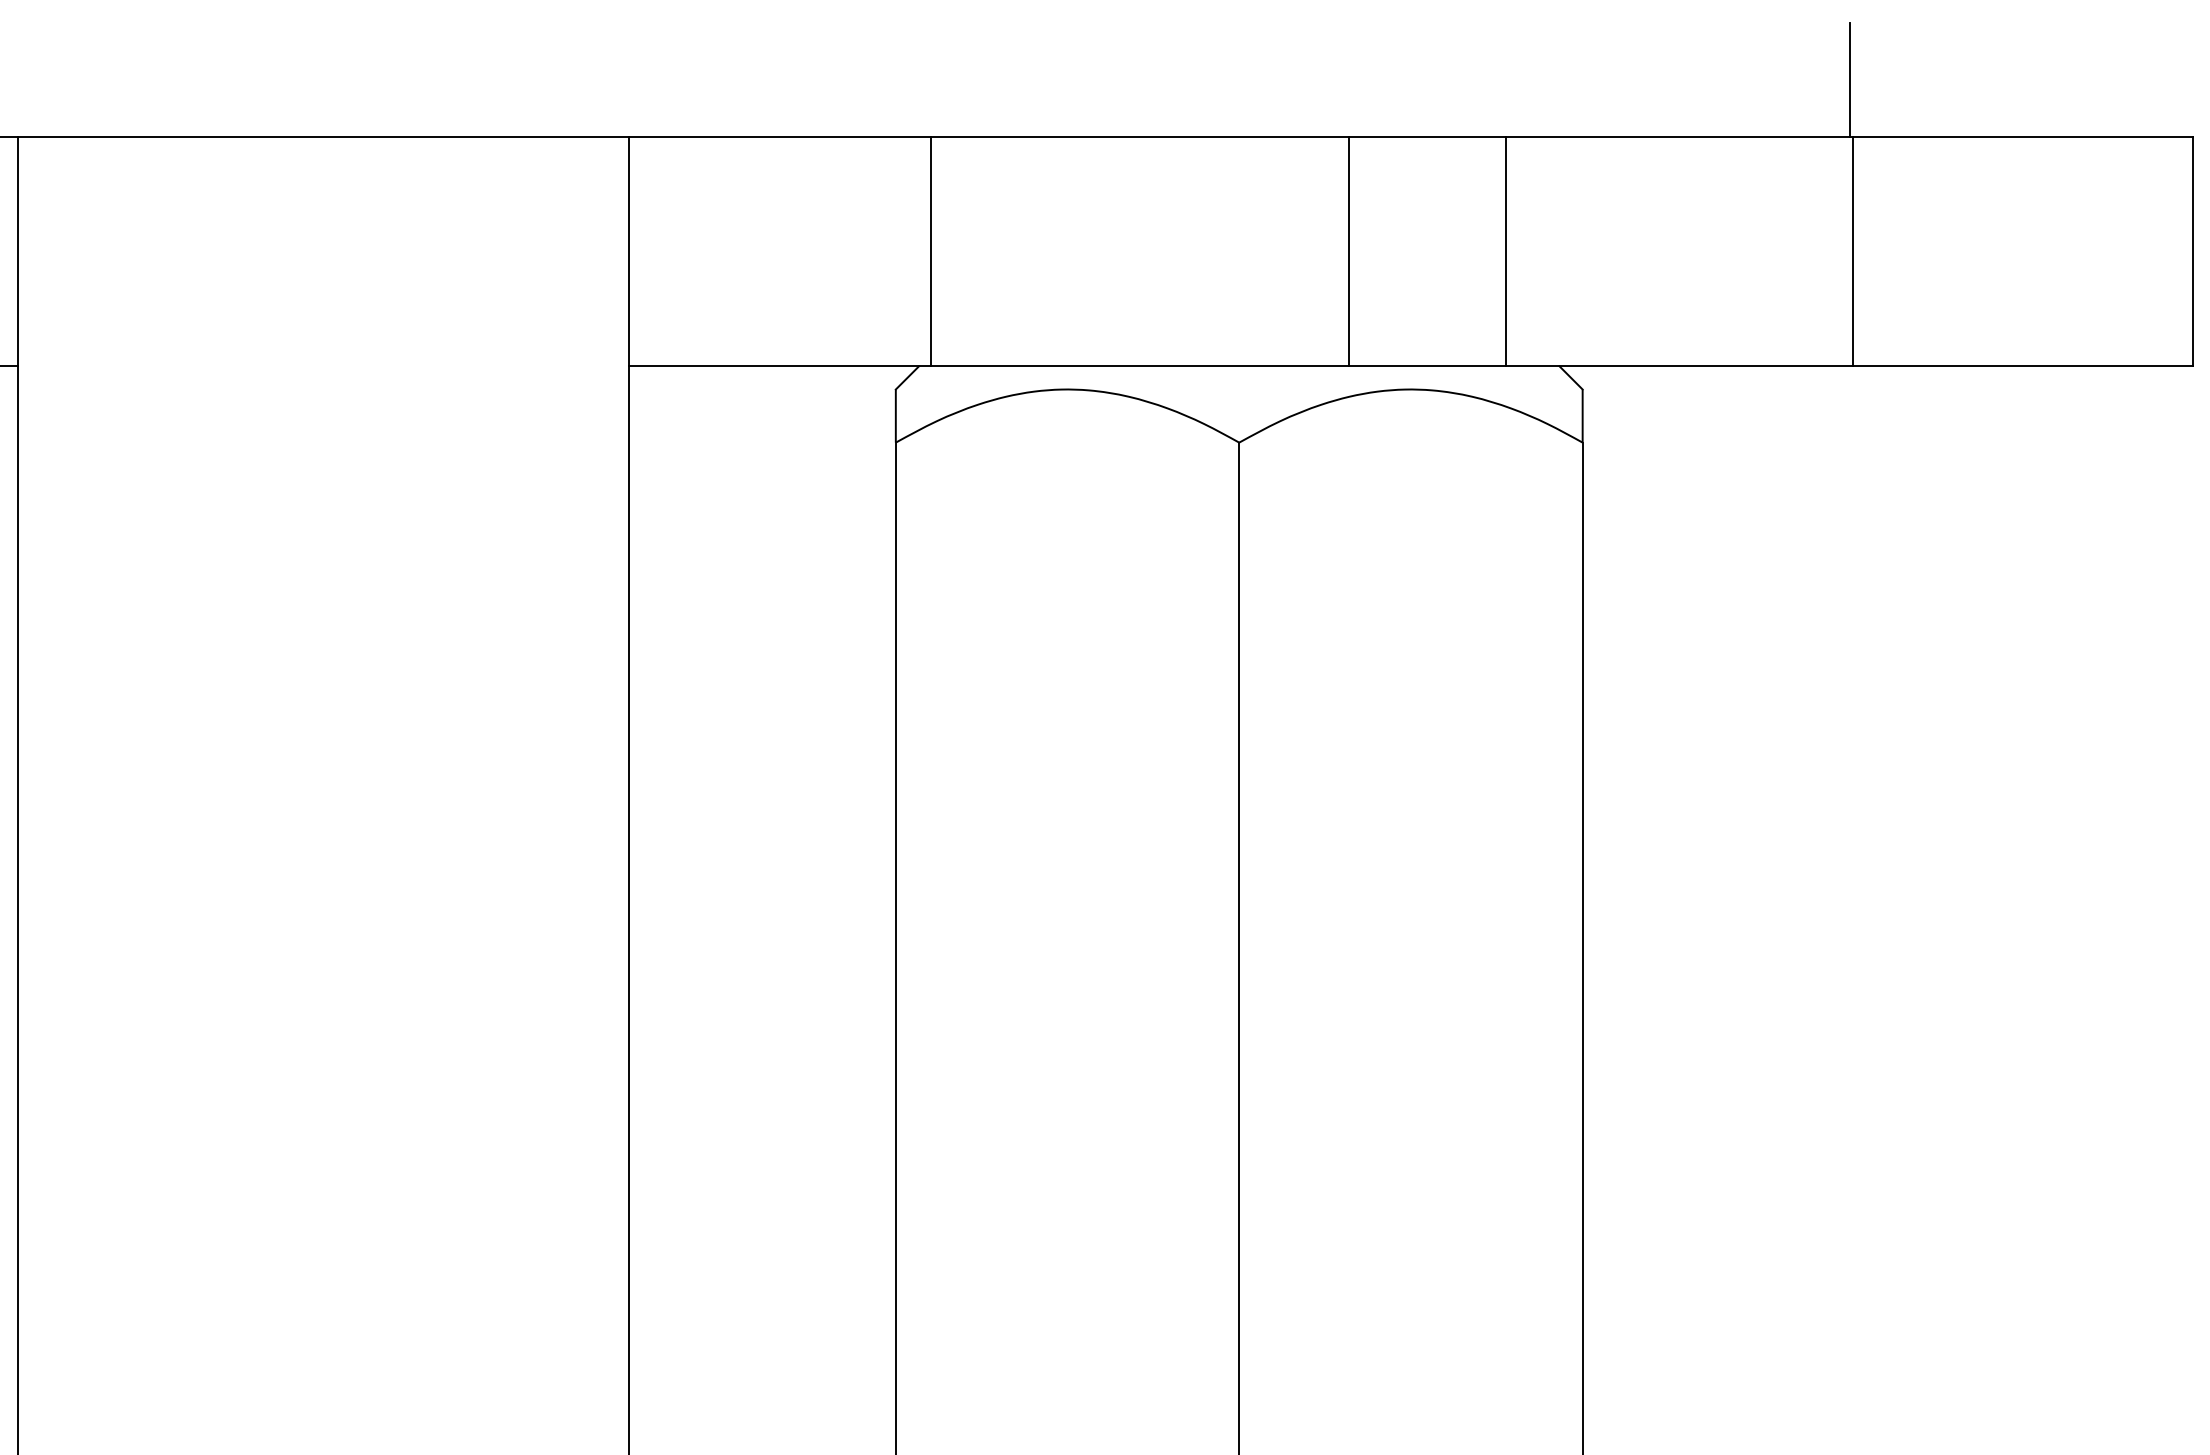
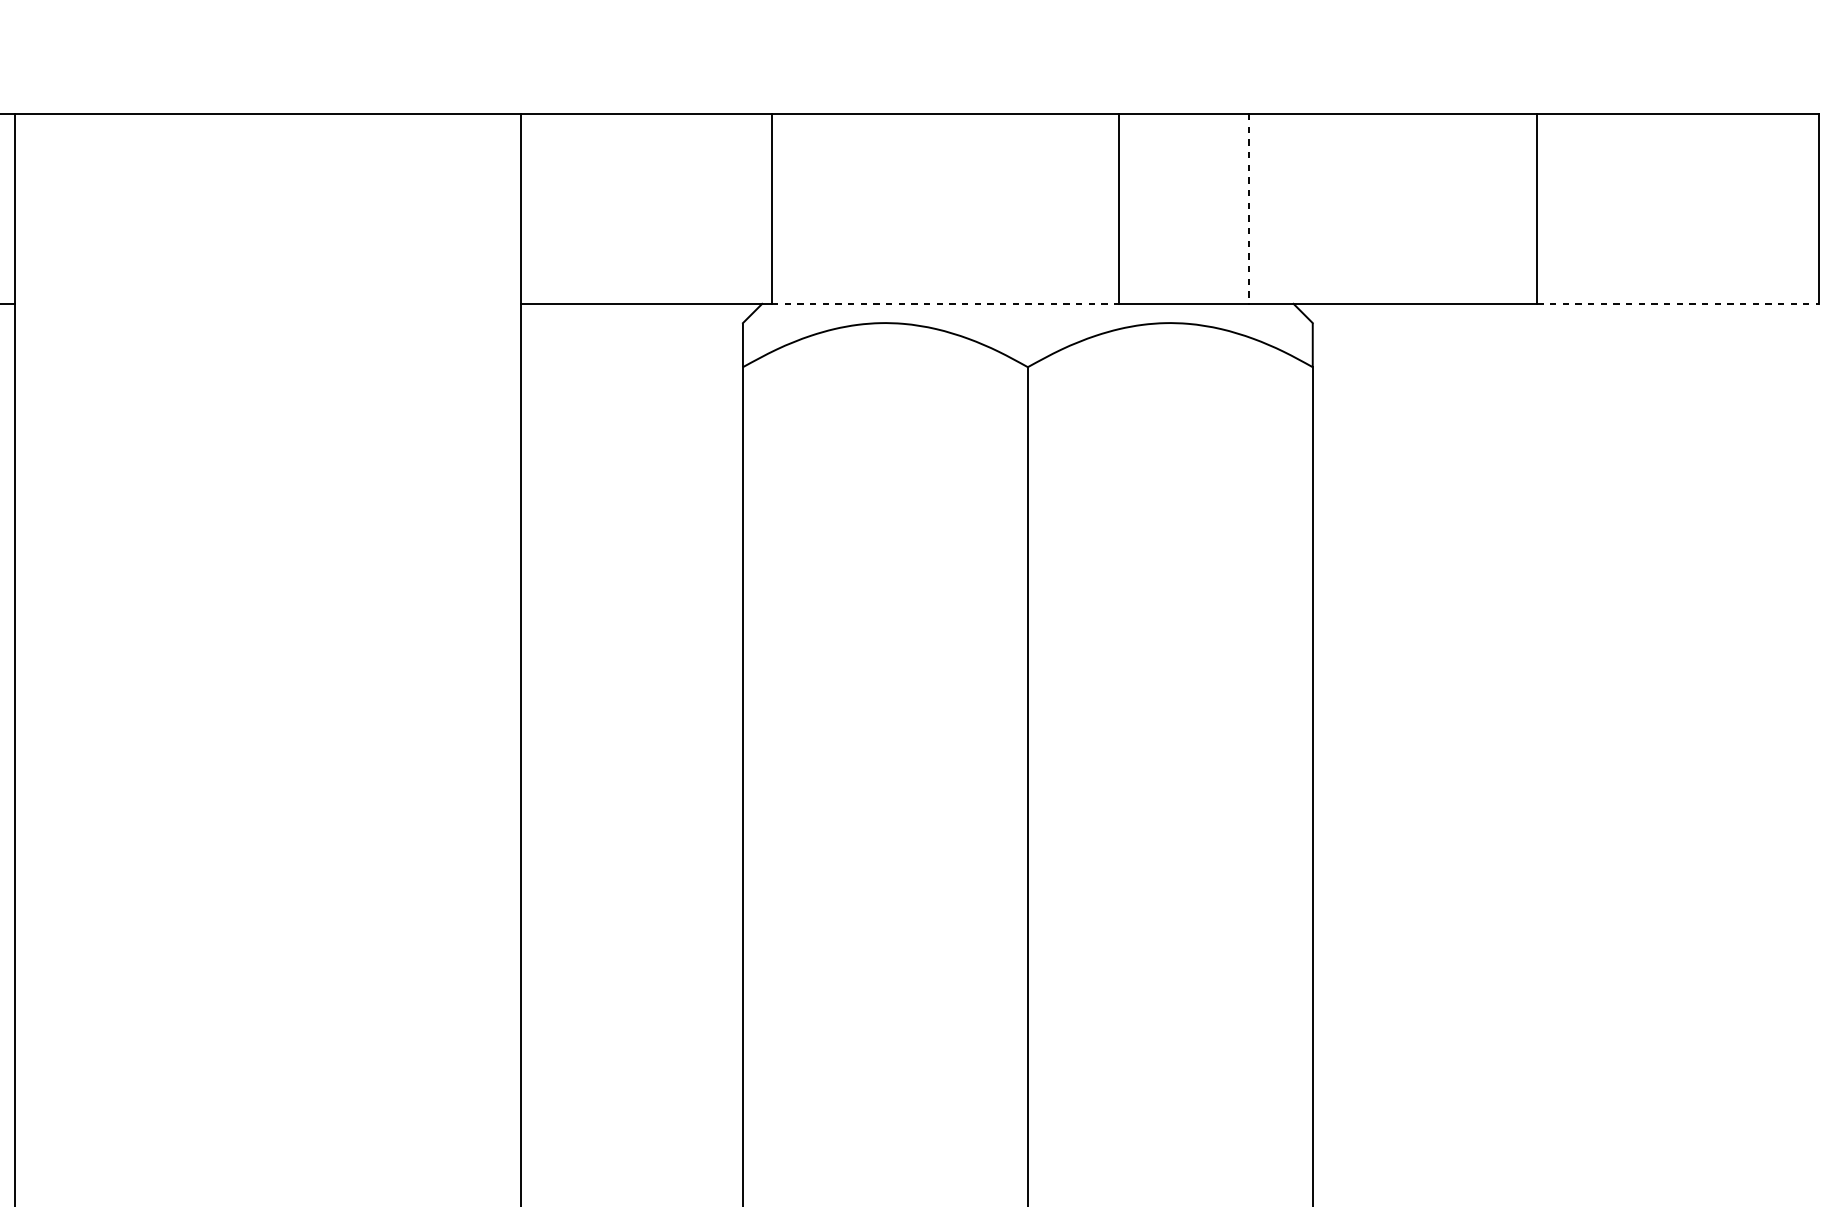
line: (1849, 79) -> (1534, 65), removed
line: (1506, 252) -> (1249, 209), solid -> dashed
line: (1139, 366) -> (945, 304), solid -> dashed
line: (2023, 366) -> (1678, 304), solid -> dashed

